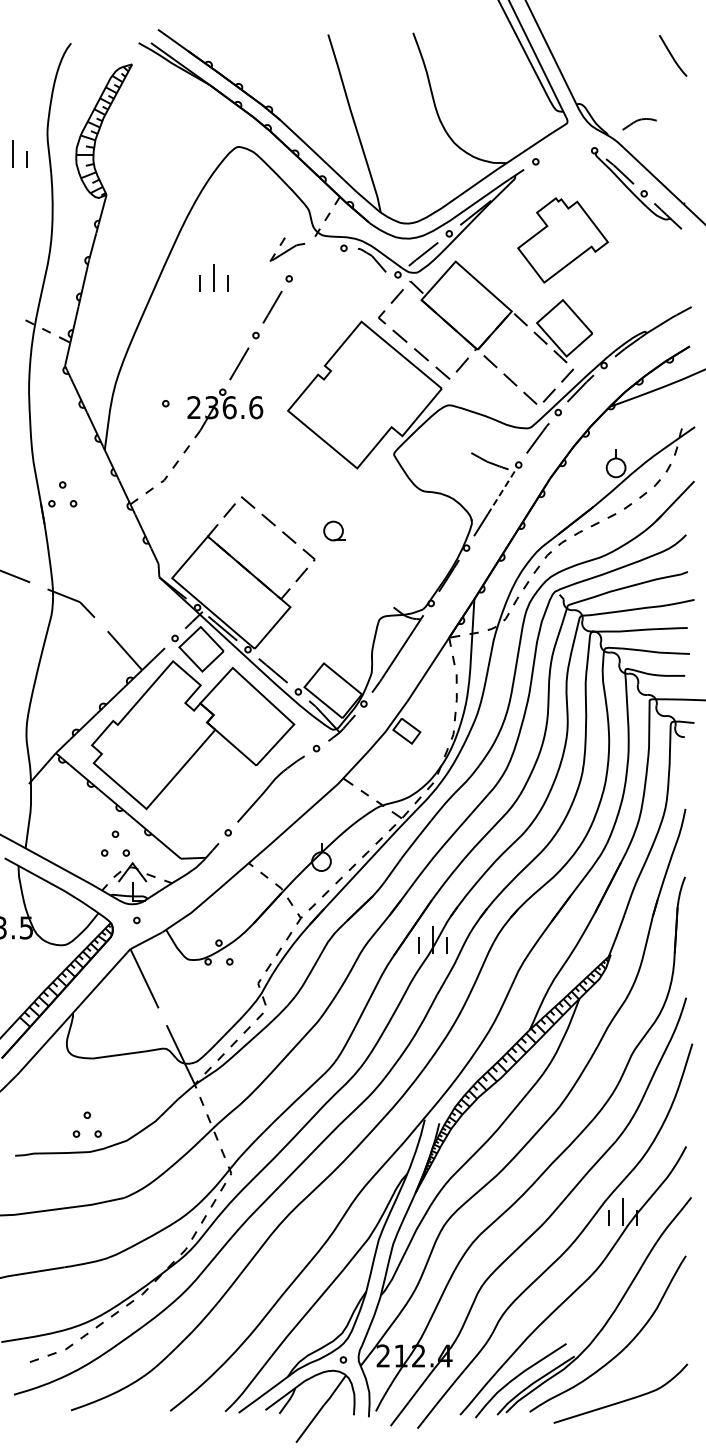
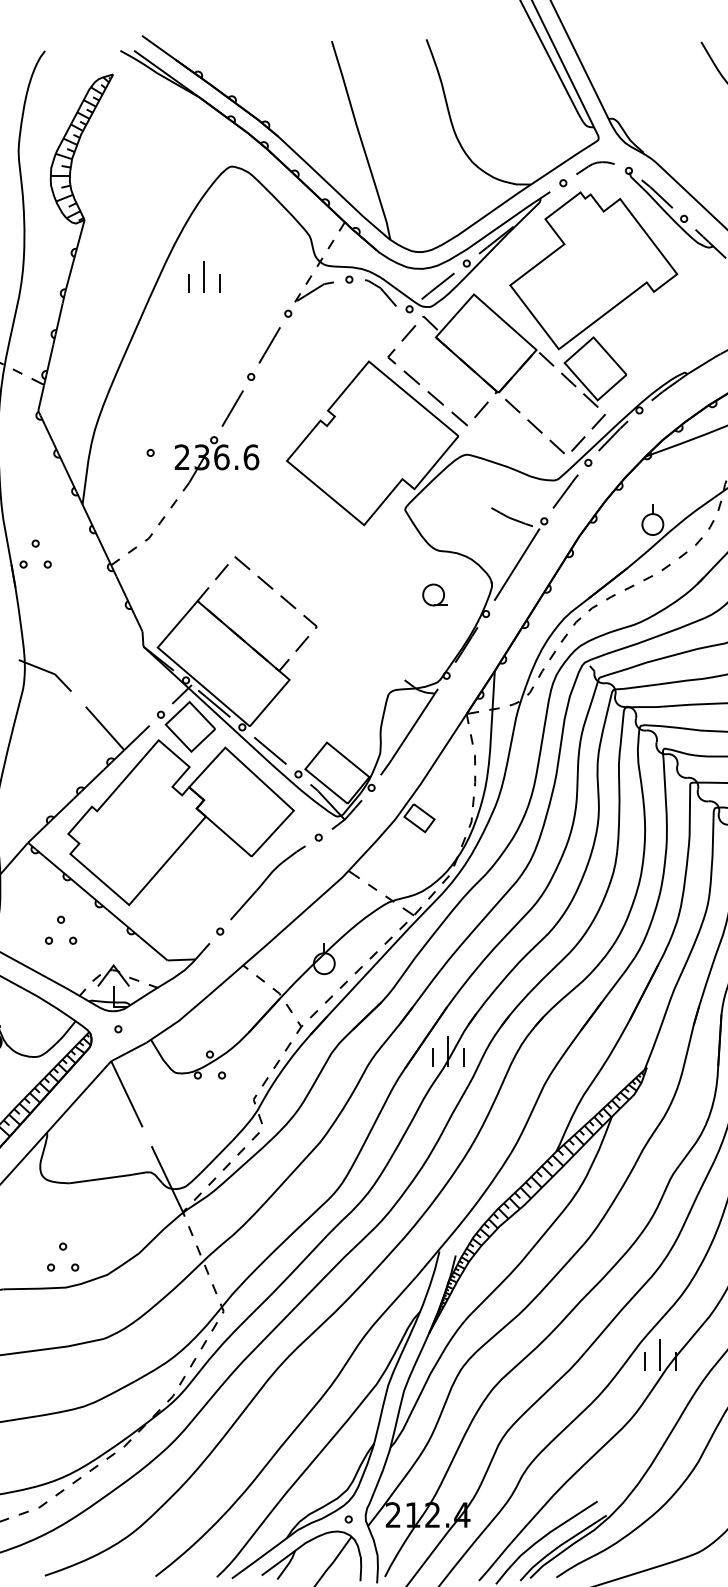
part: (639, 124) -> (595, 168), moved
part: (562, 240) -> (593, 270), size x1.67
part: (287, 249) -> (314, 288), moved
part: (213, 277) -> (203, 276), moved
line: (501, 493) -> (525, 553), dashed -> solid
part: (334, 530) -> (434, 594), moved
part: (115, 843) -> (61, 930), moved

